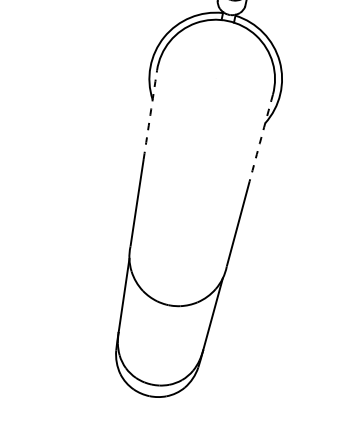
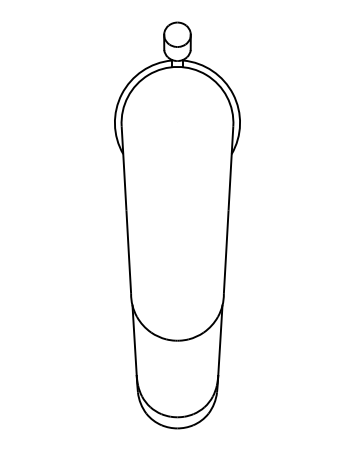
arc: (150, 114) -> (124, 168), dashed -> solid
arc: (260, 137) -> (230, 168), dashed -> solid

